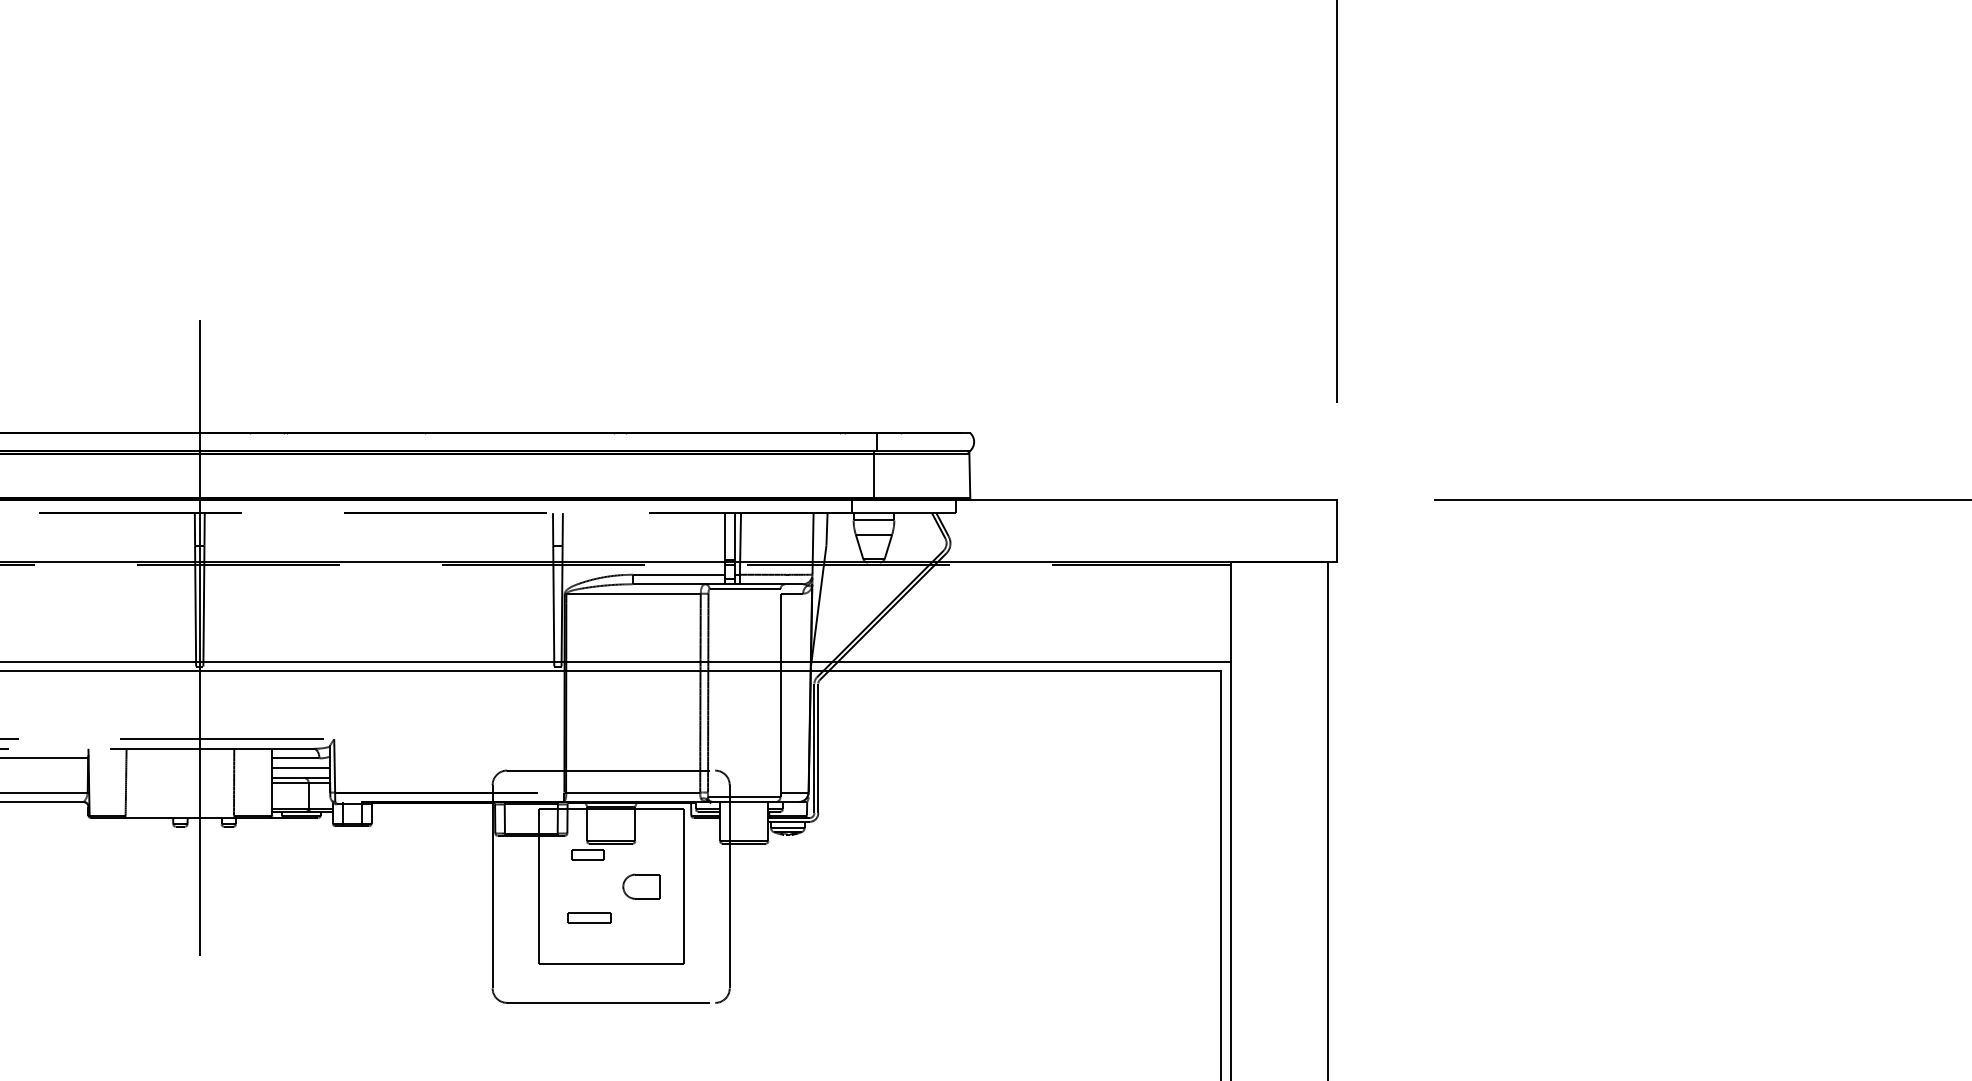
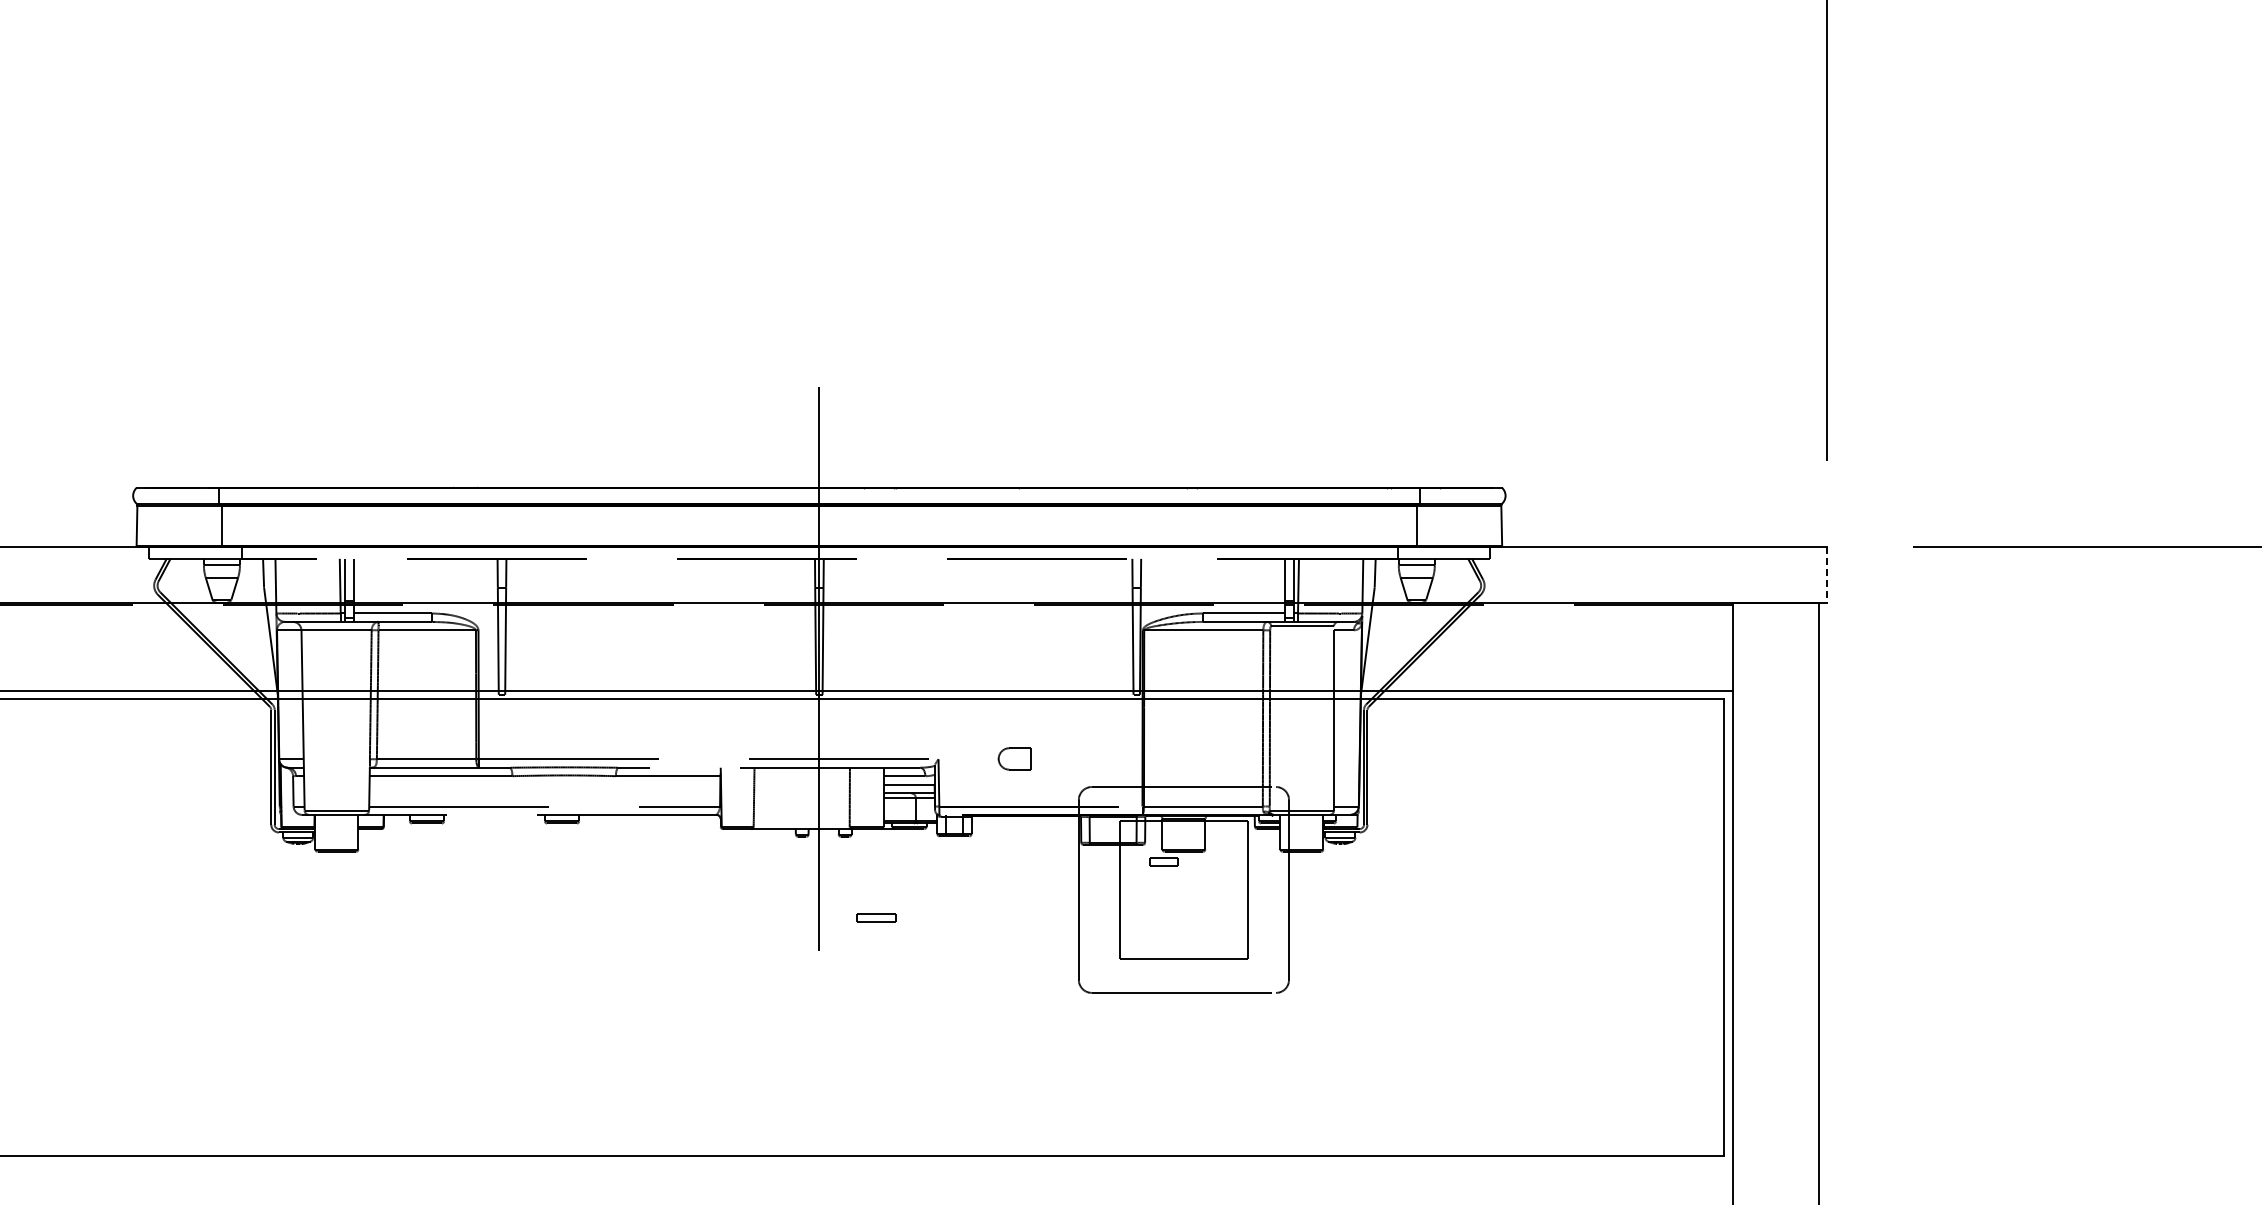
line: (1337, 530) -> (1827, 574), solid -> dashed
part: (641, 886) -> (1014, 758), moved
part: (589, 917) -> (876, 917), moved

